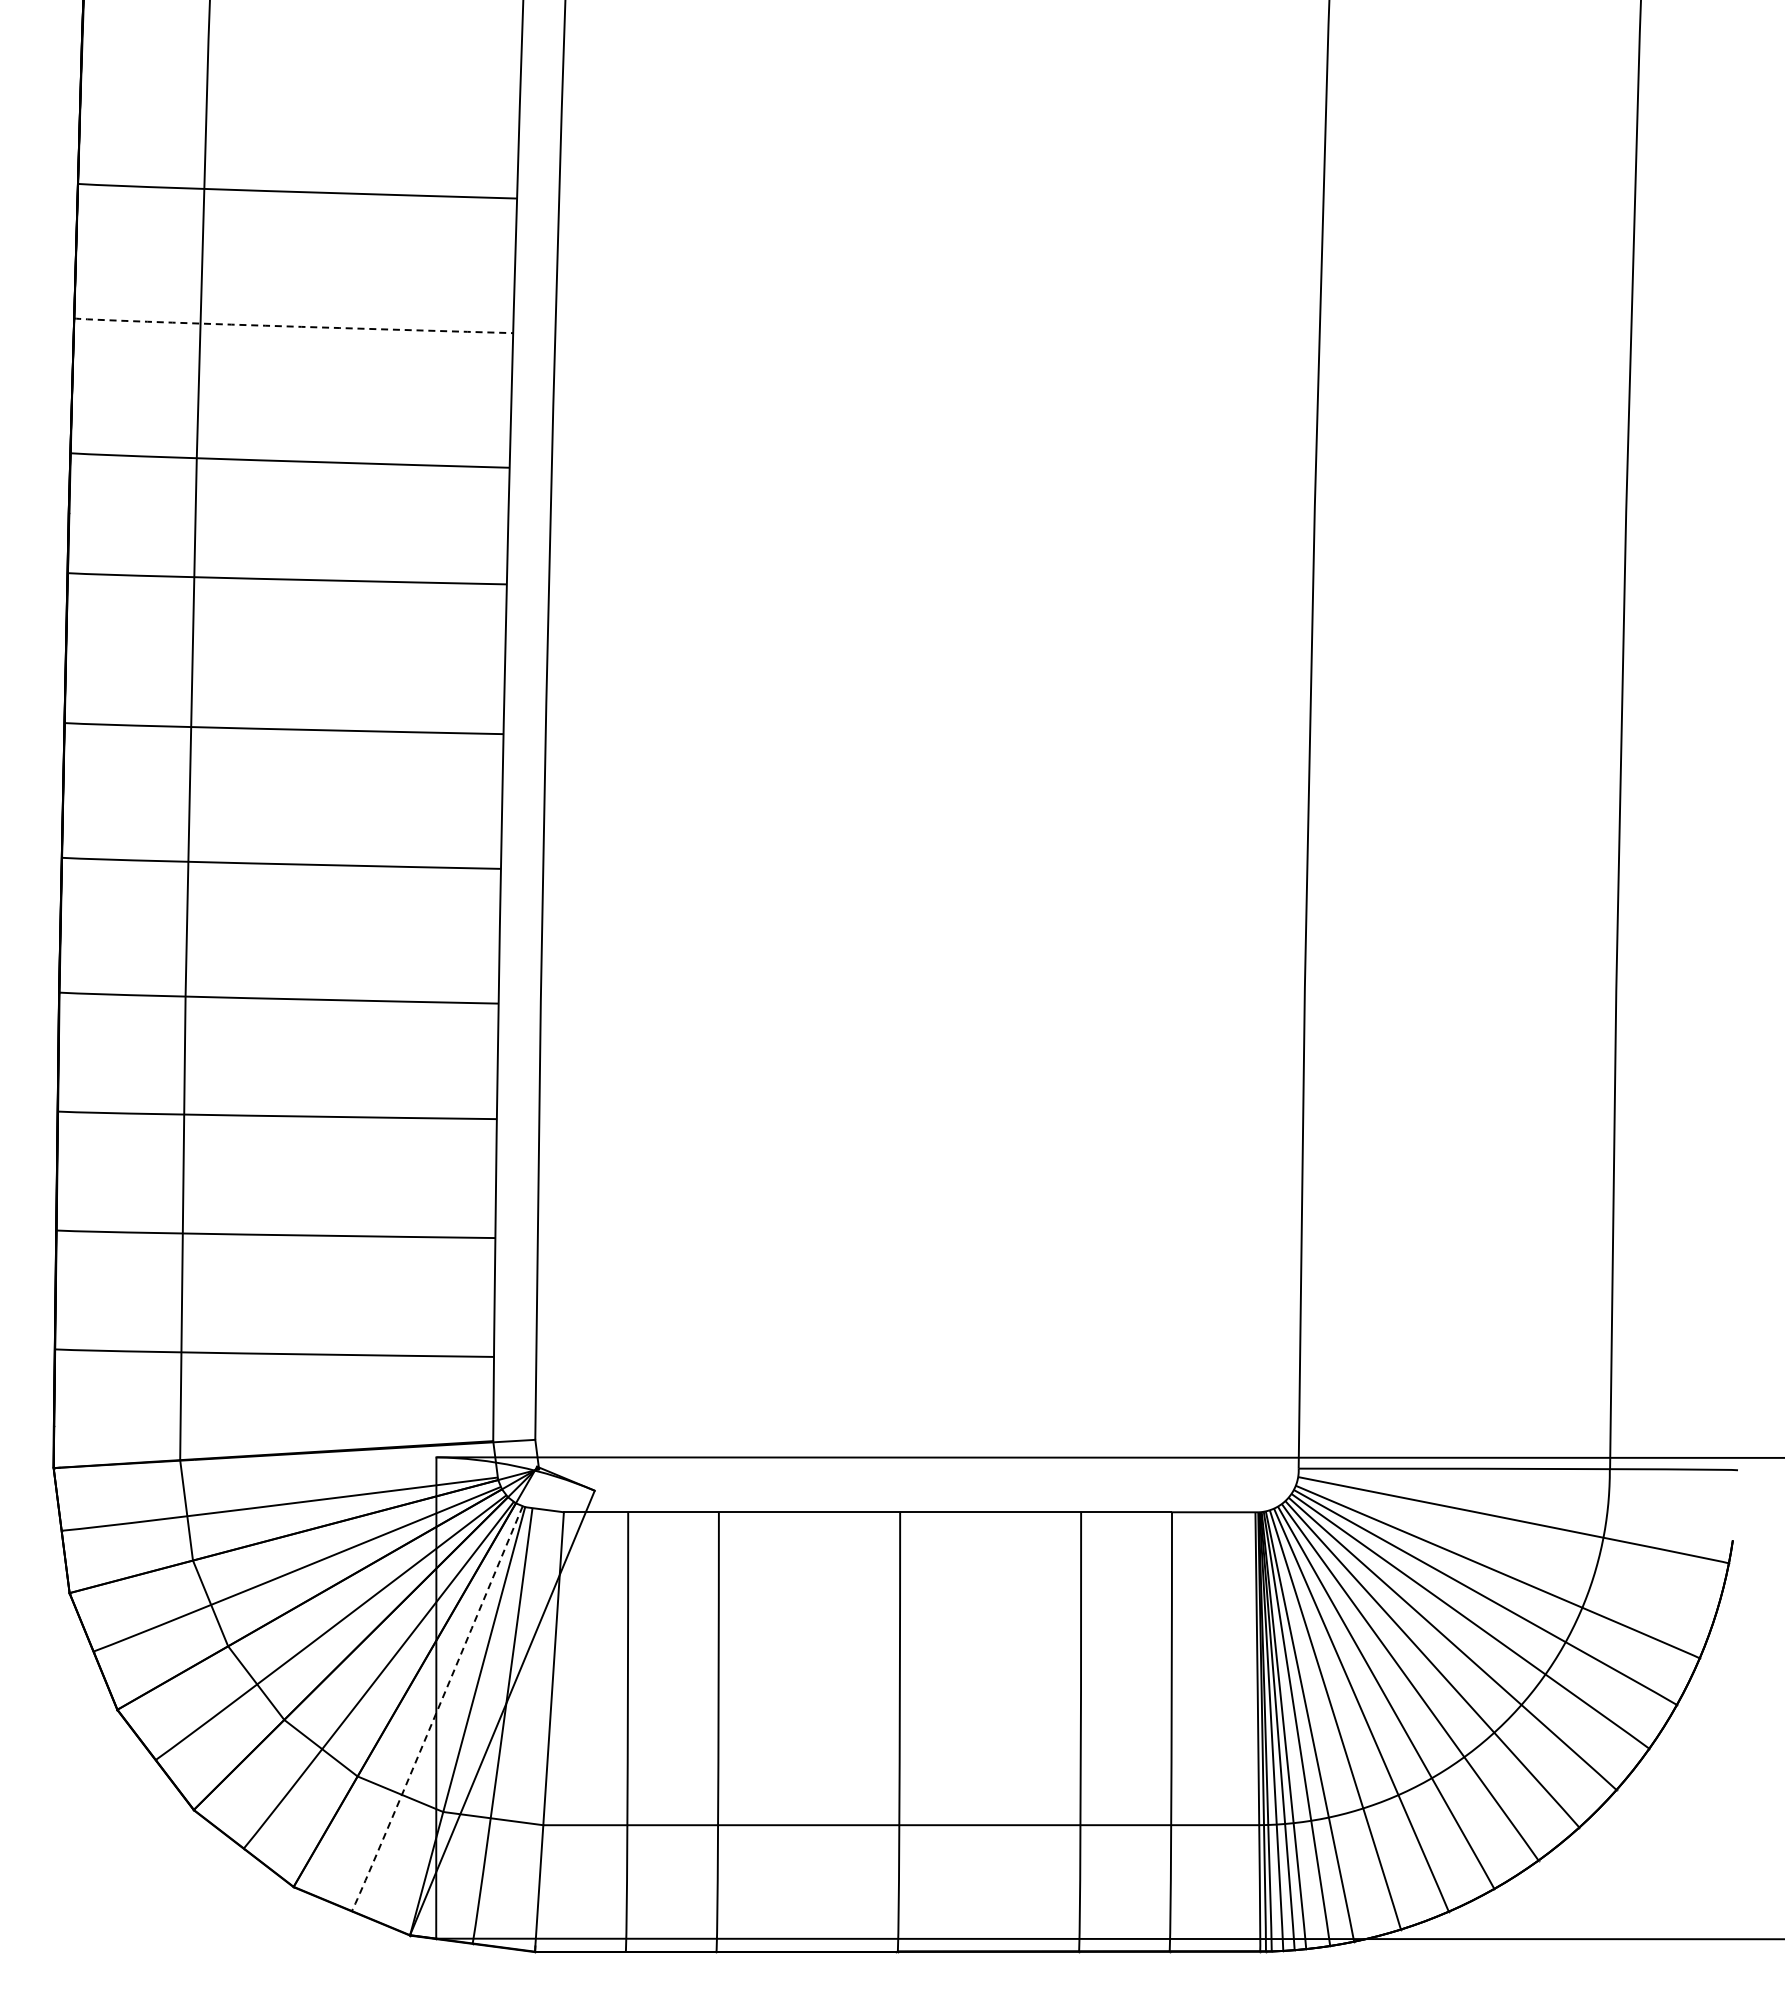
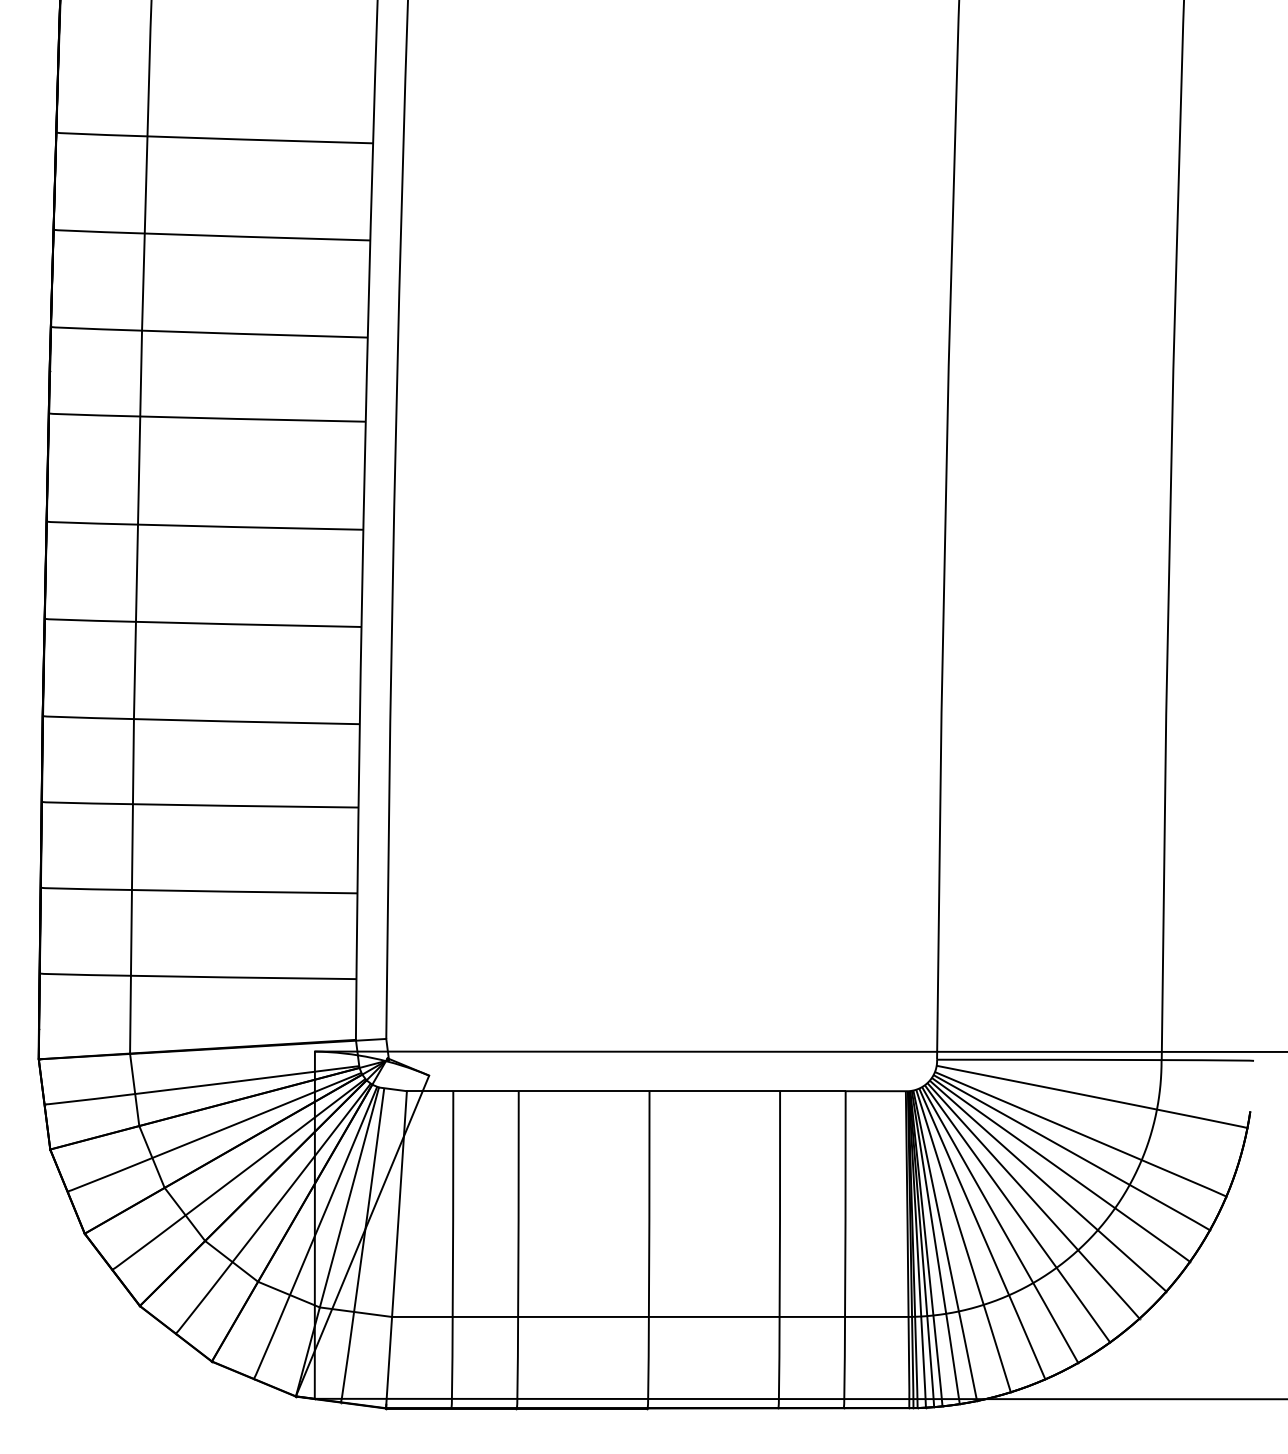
arc: (284, 326) -> (205, 235), dashed -> solid
arc: (434, 1717) -> (313, 1239), dashed -> solid

